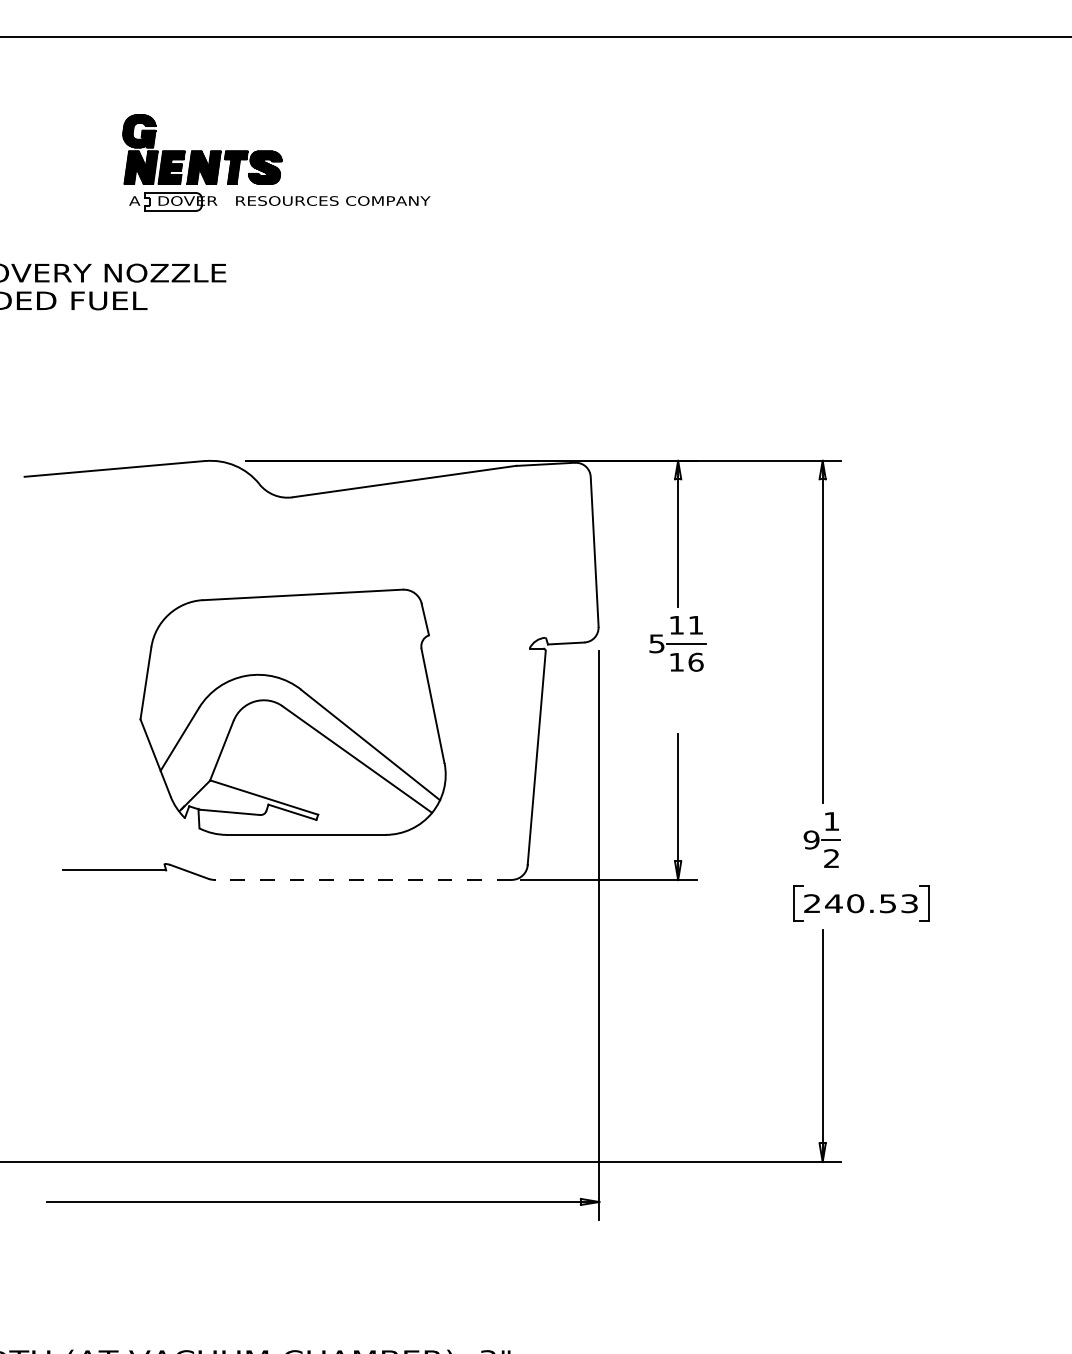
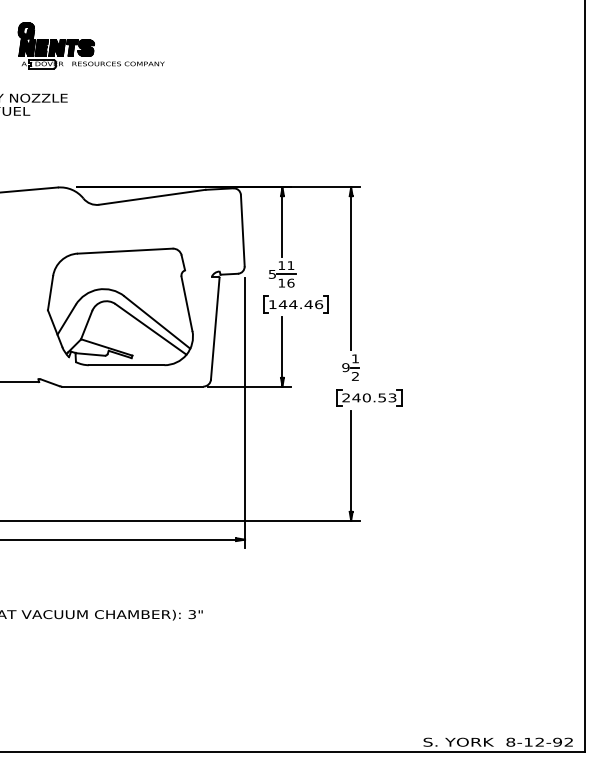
part: (705, 707) -> (295, 304), added
part: (293, 711) -> (120, 306), moved
line: (362, 879) -> (132, 386), dashed -> solid

